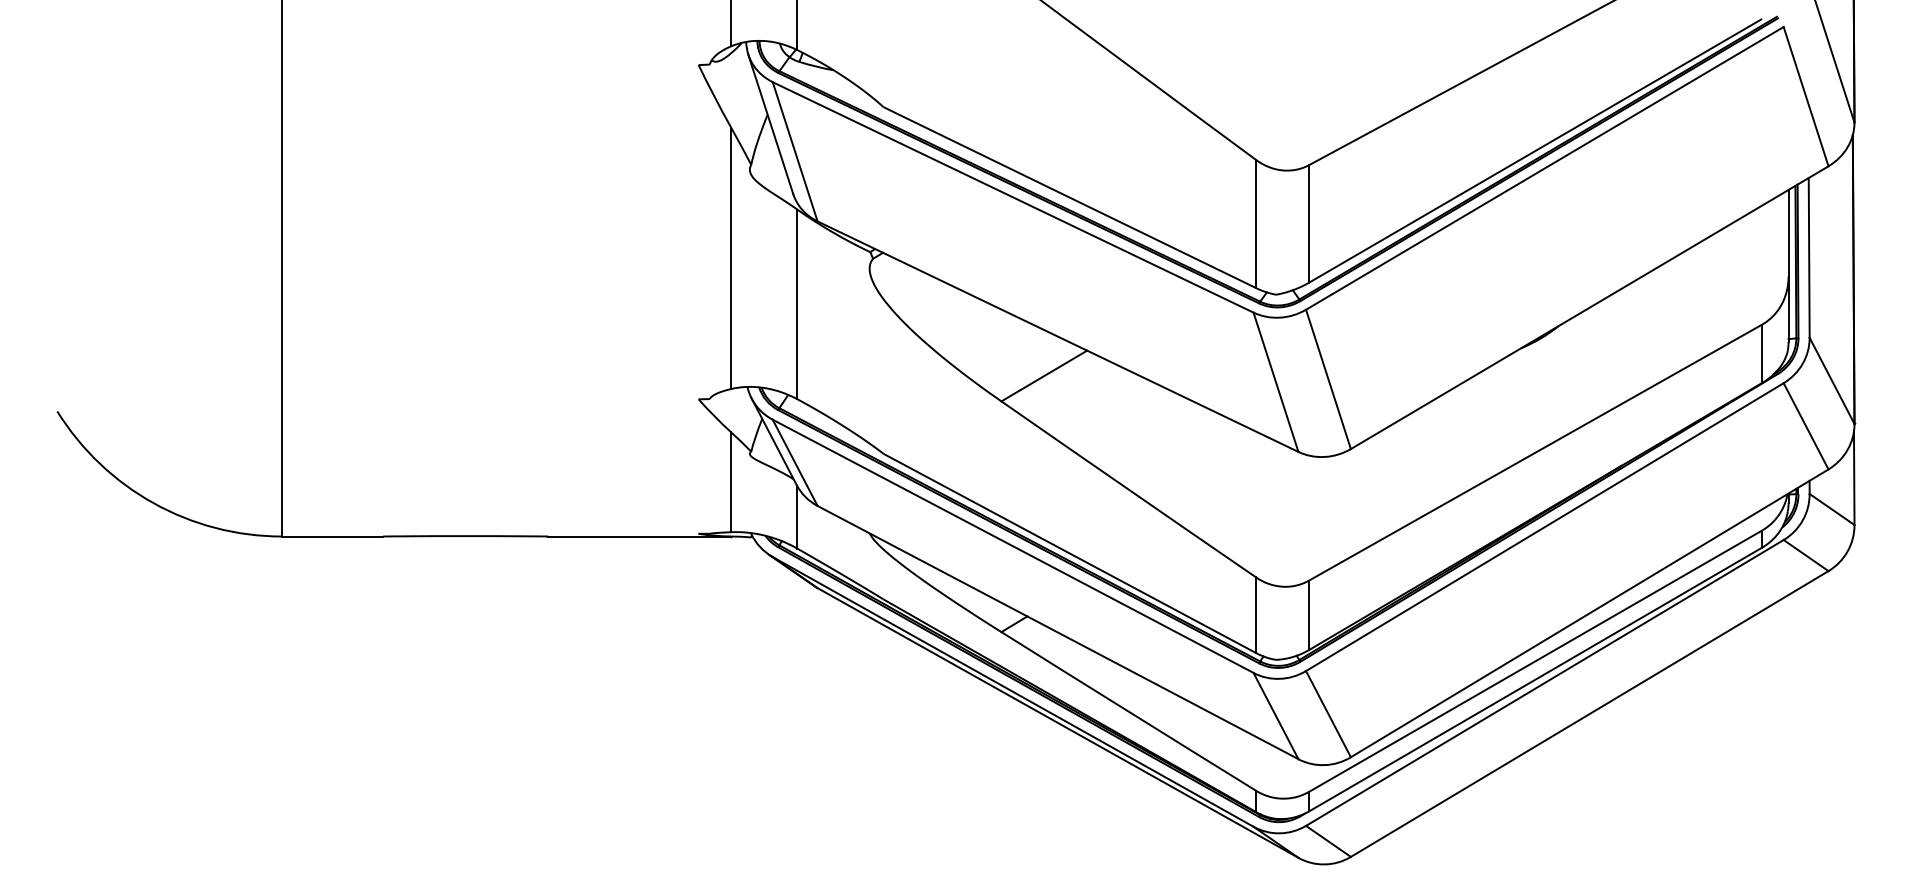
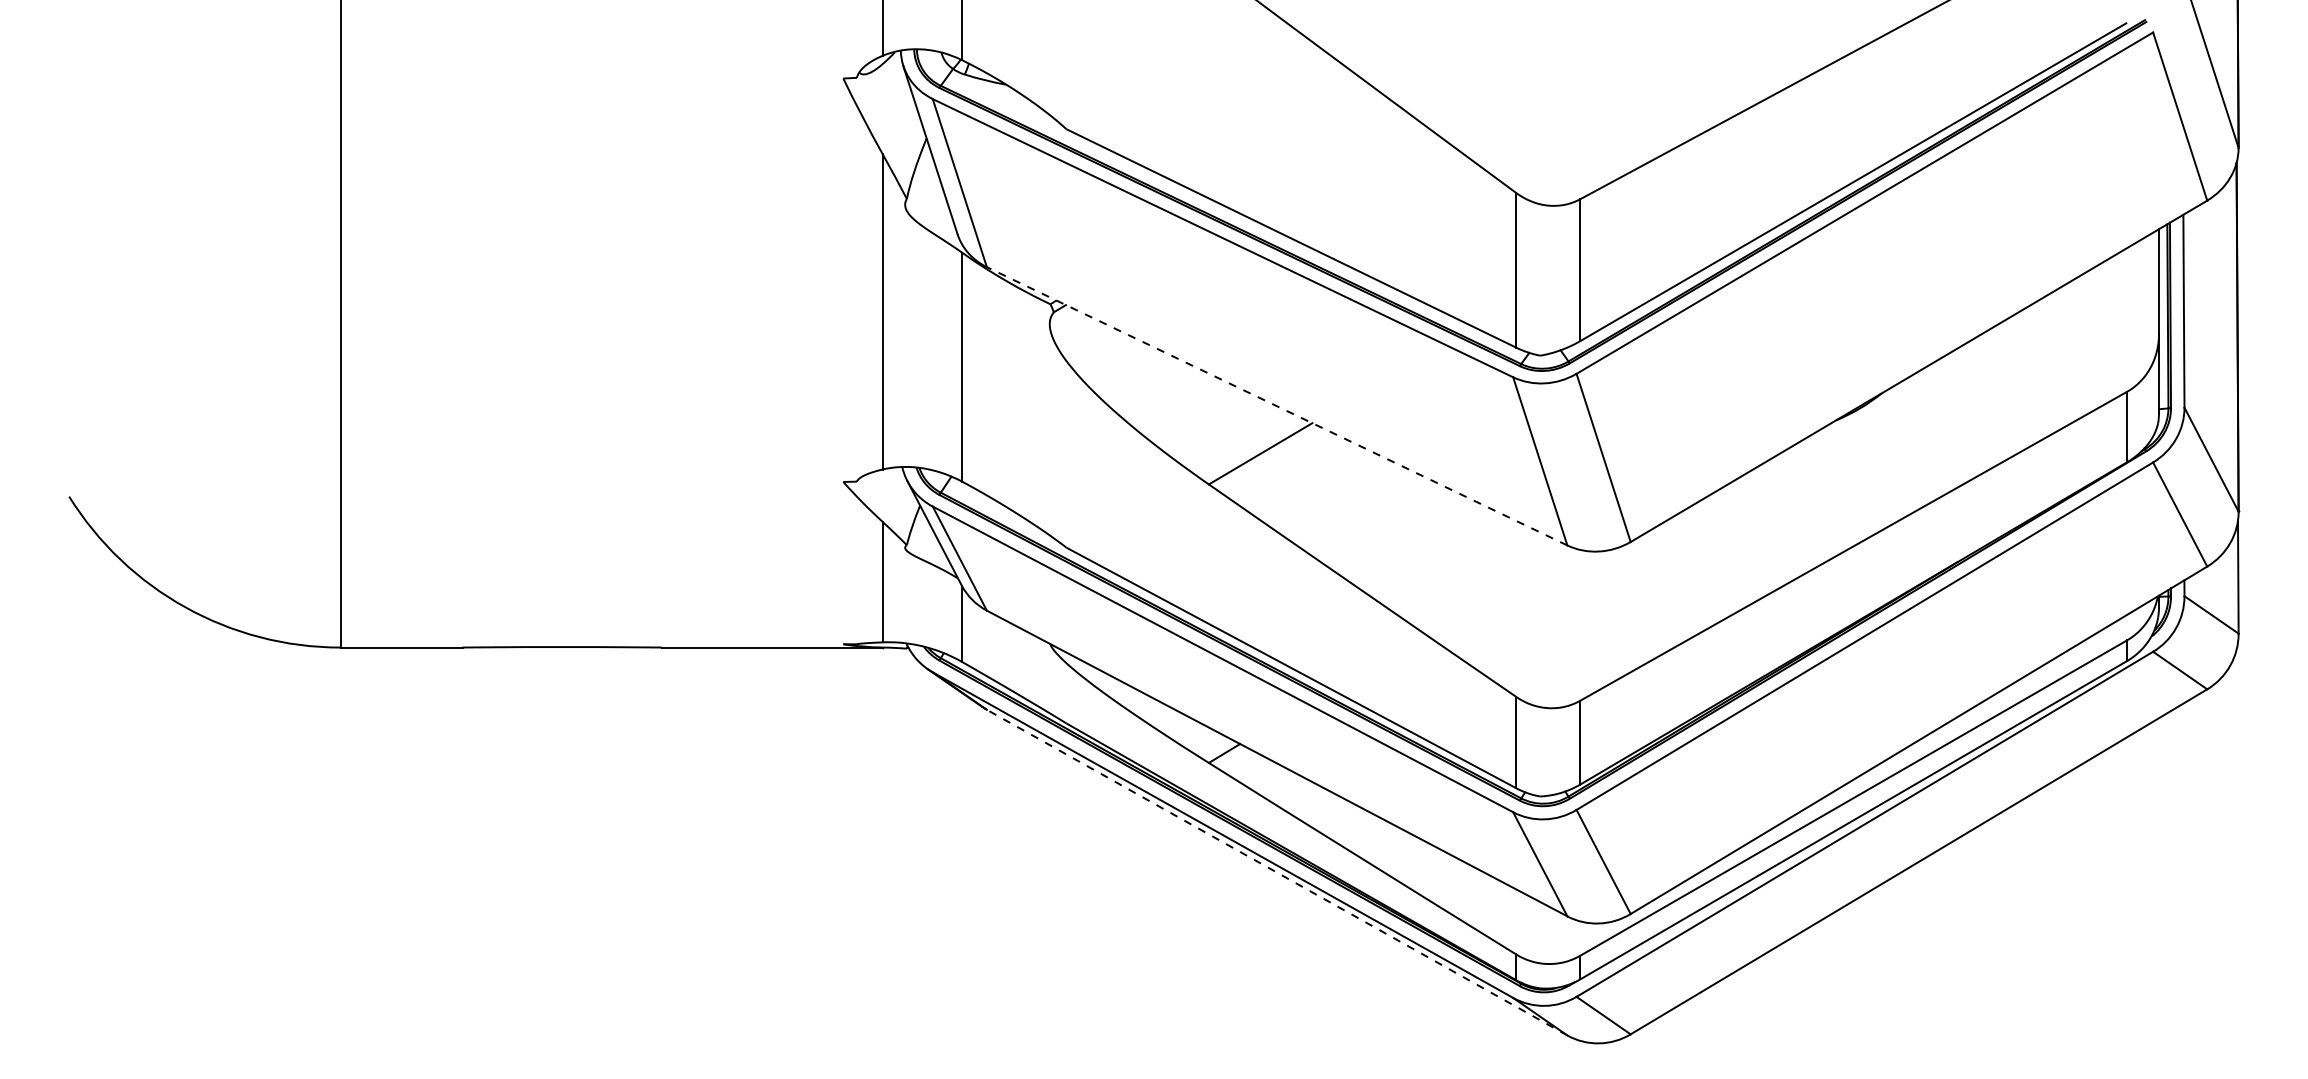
line: (1058, 336) -> (1277, 406), solid -> dashed
line: (1058, 722) -> (1277, 872), solid -> dashed

